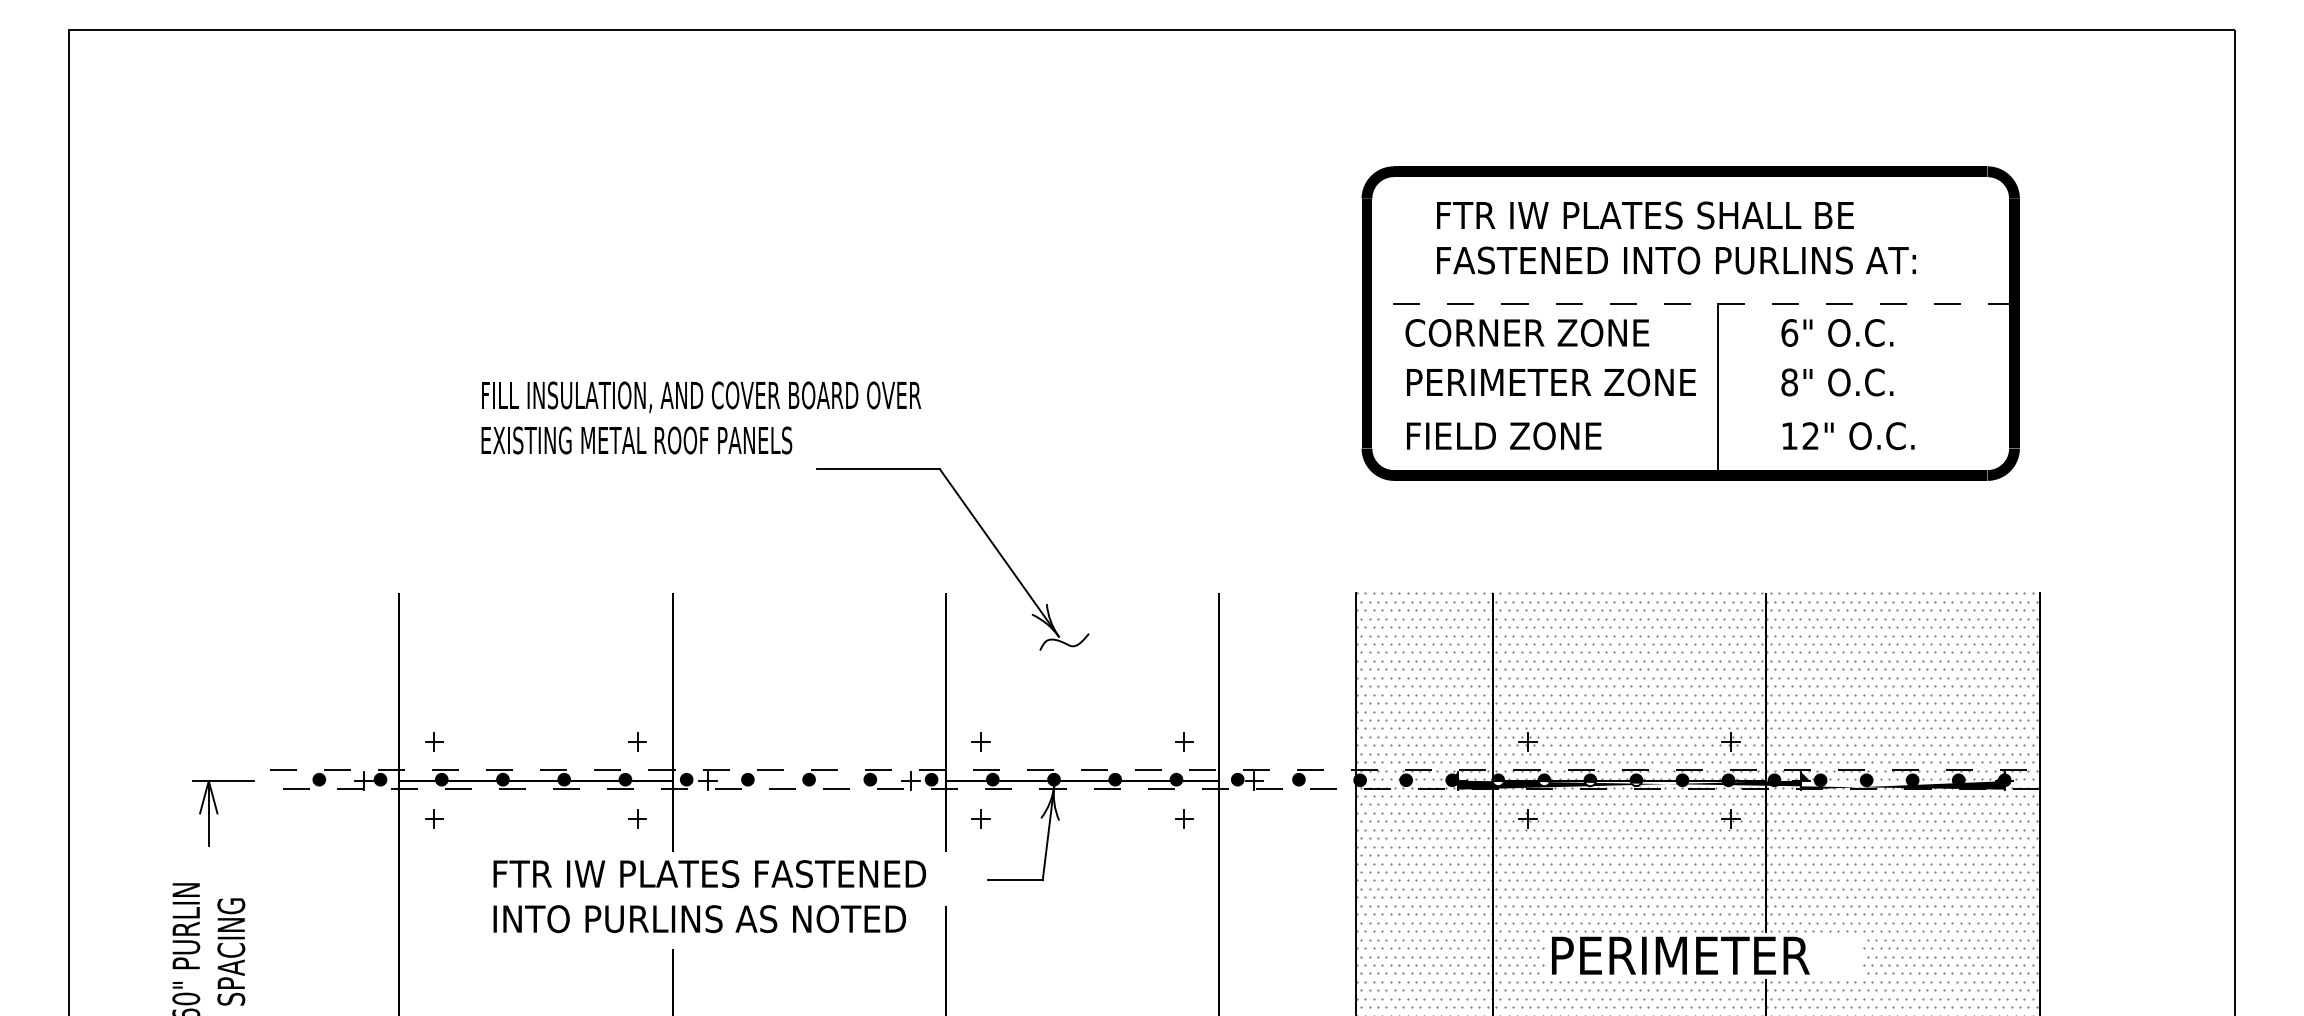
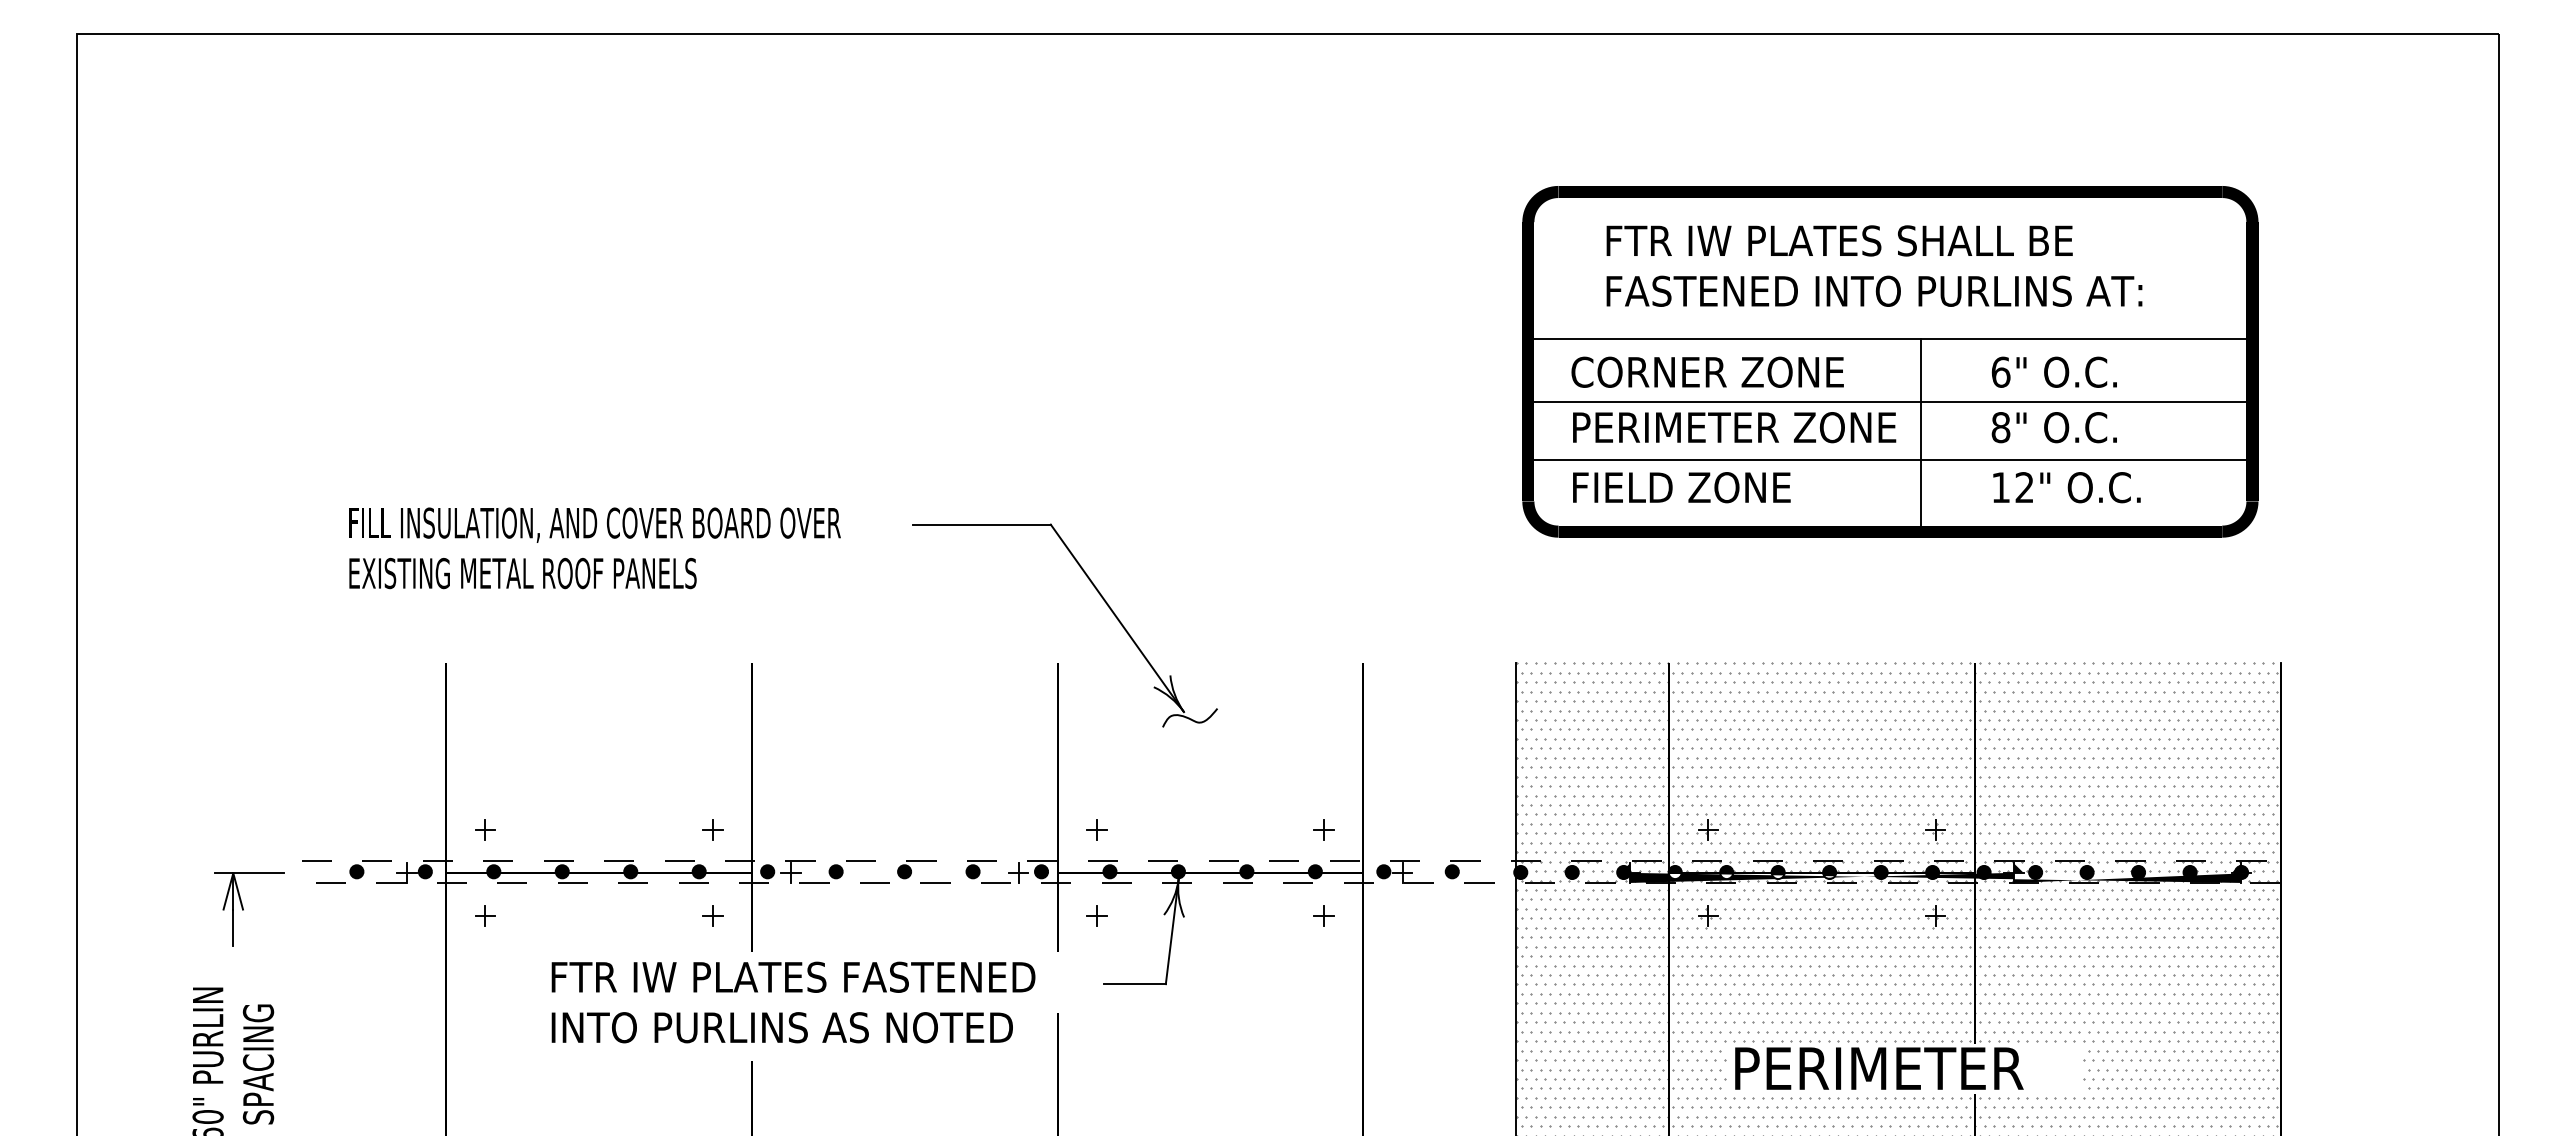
line: (1689, 303) -> (1889, 339), dashed -> solid
line: (1689, 359) -> (1889, 401), added
line: (1689, 411) -> (1889, 460), added
text: (700, 418) -> (594, 548), moved

